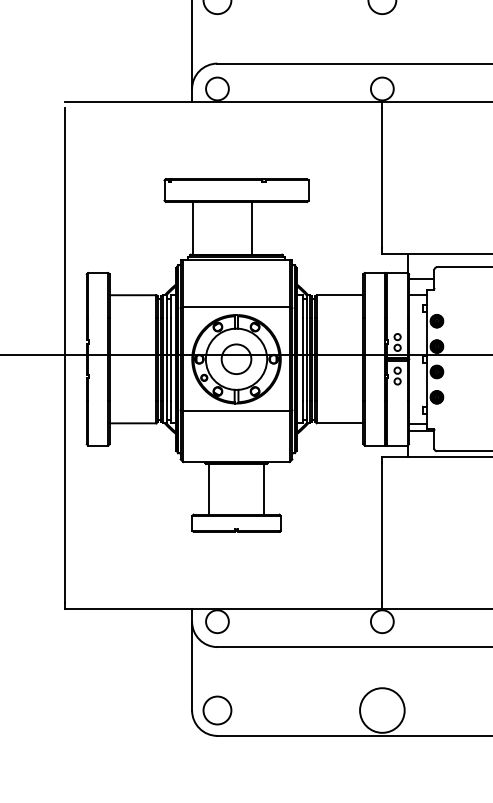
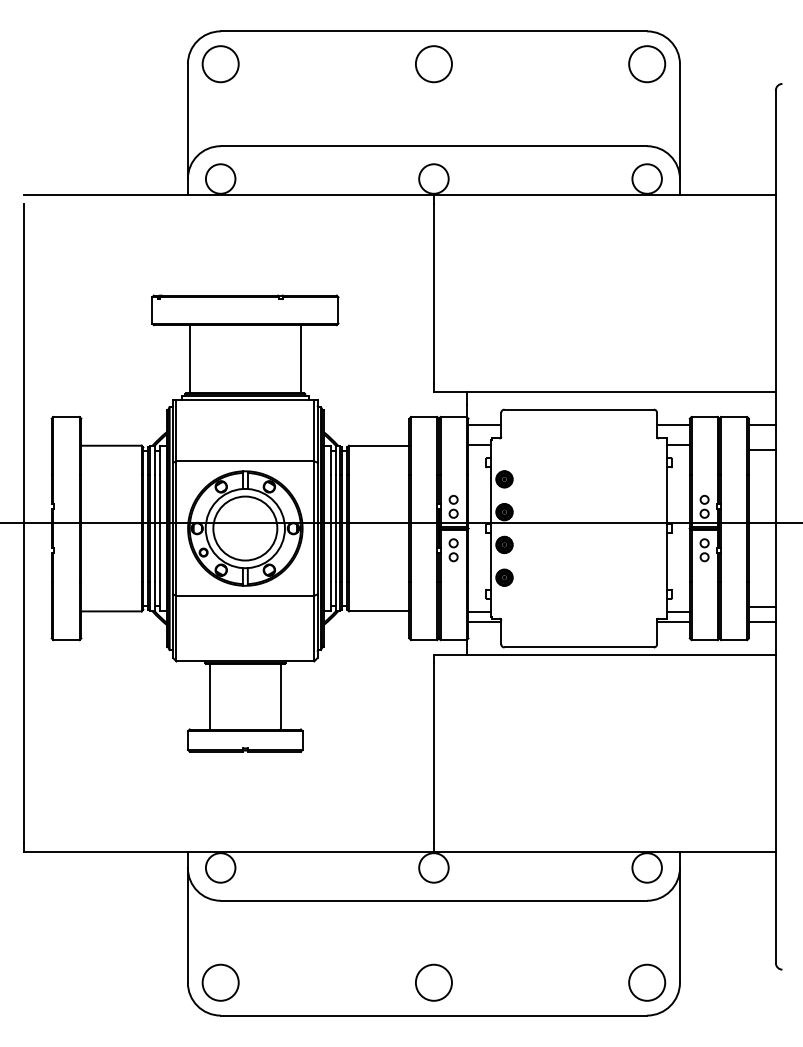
line: (252, 228) -> (301, 359), moved
circle: (236, 359) -> (245, 528), size x1.67
circle: (382, 710) -> (433, 982), size x0.62

